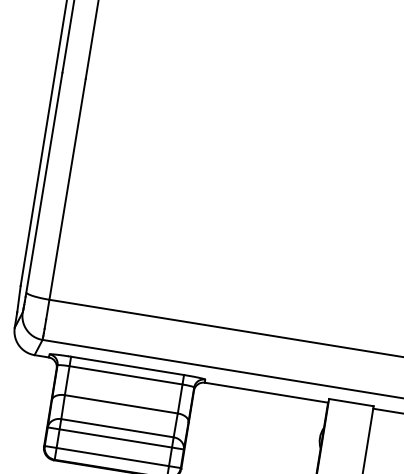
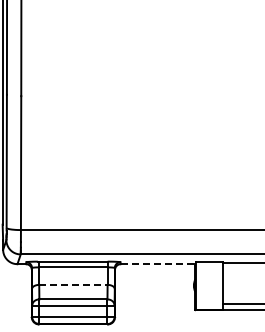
line: (267, 393) -> (158, 264), solid -> dashed
line: (121, 403) -> (73, 284), solid -> dashed

